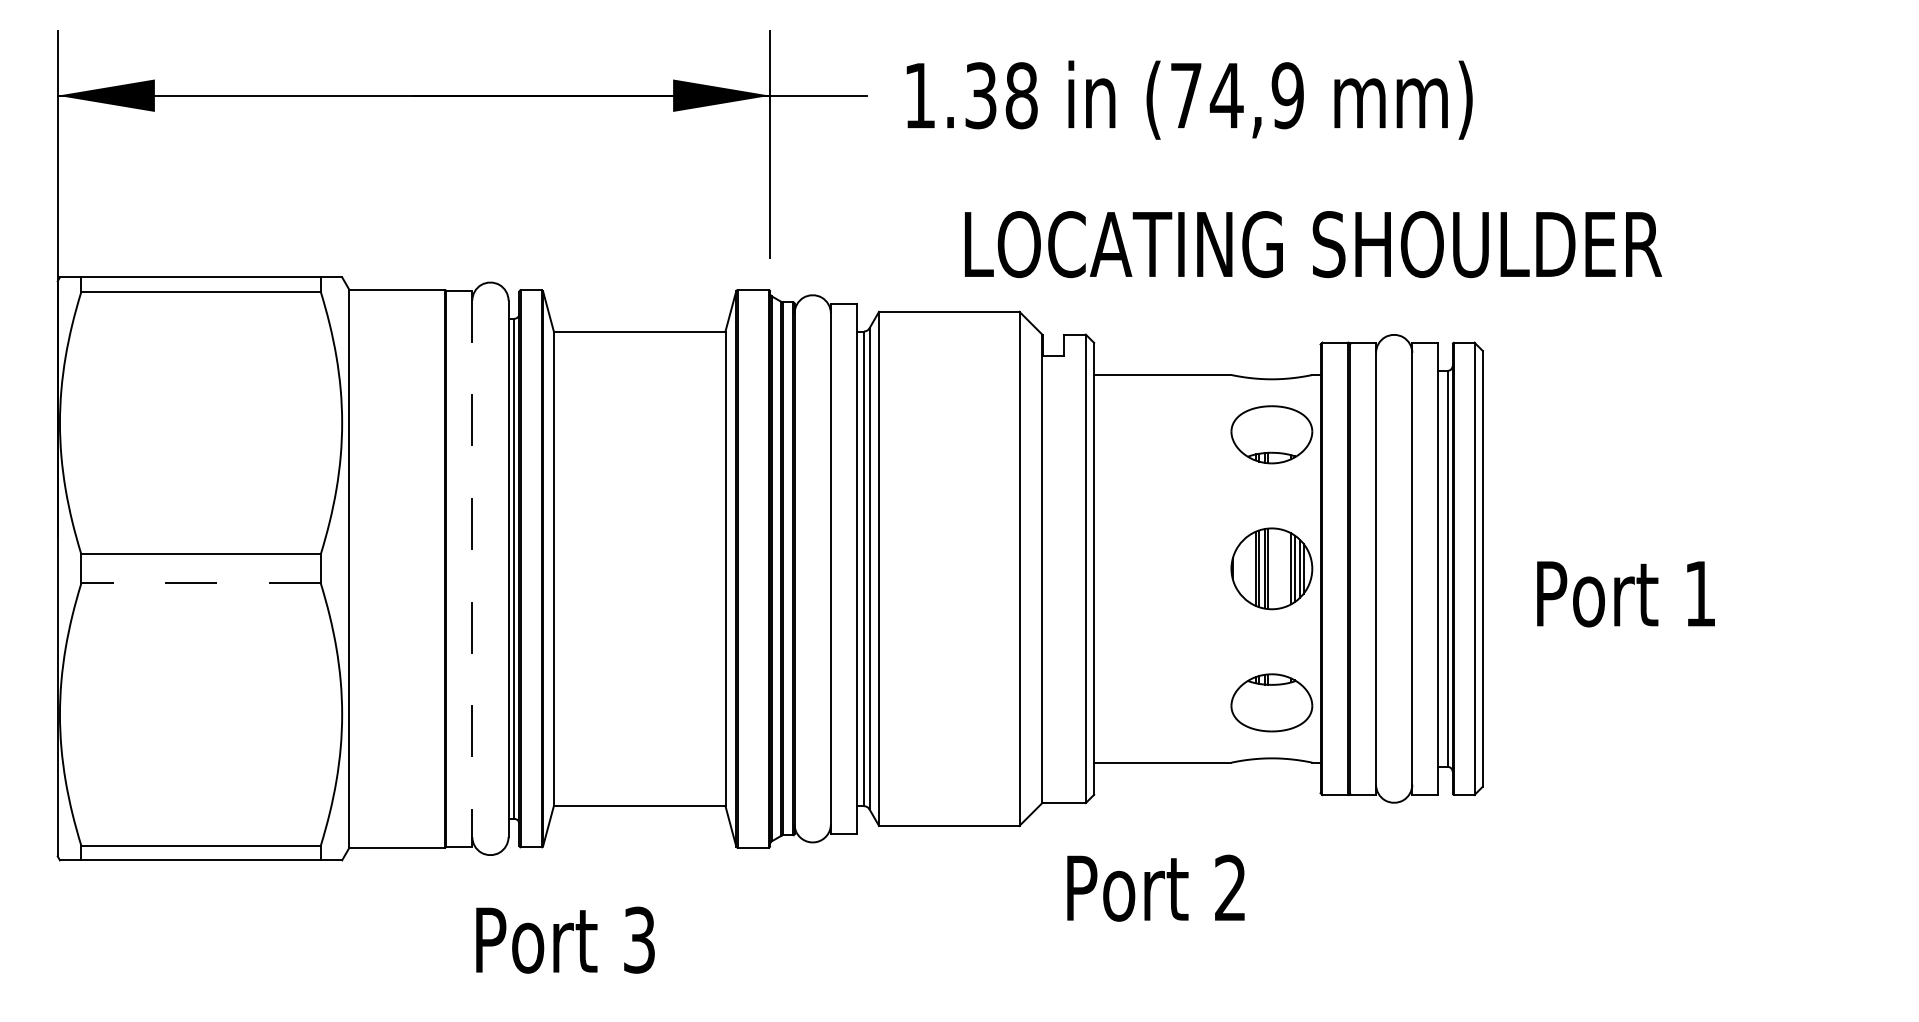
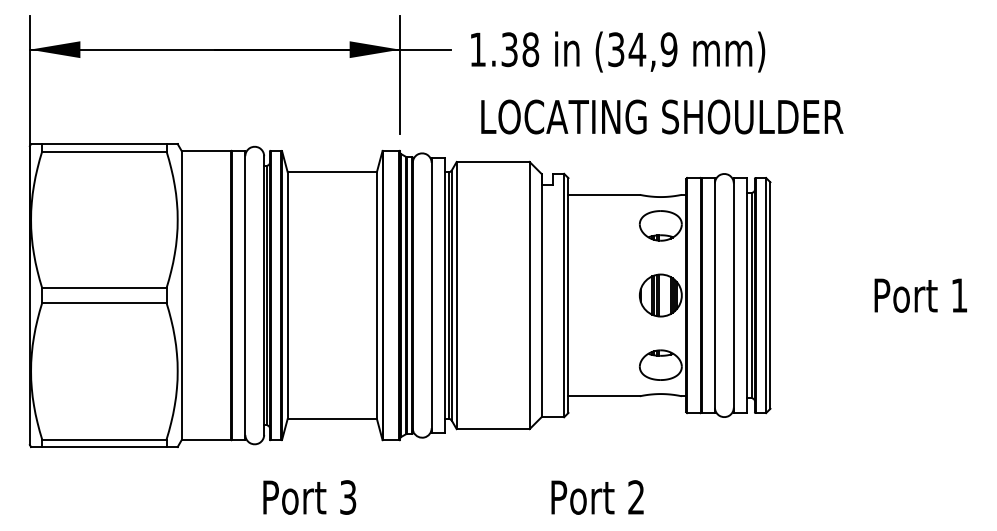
text: (1186, 95) -> (616, 49), (74,9 -> (34,9
text: (1313, 243) -> (662, 116), moved
line: (472, 570) -> (245, 296), dashed -> solid
line: (199, 584) -> (103, 303), dashed -> solid
text: (1625, 593) -> (920, 295), moved
text: (1155, 888) -> (597, 497), moved
text: (564, 940) -> (309, 497), moved

